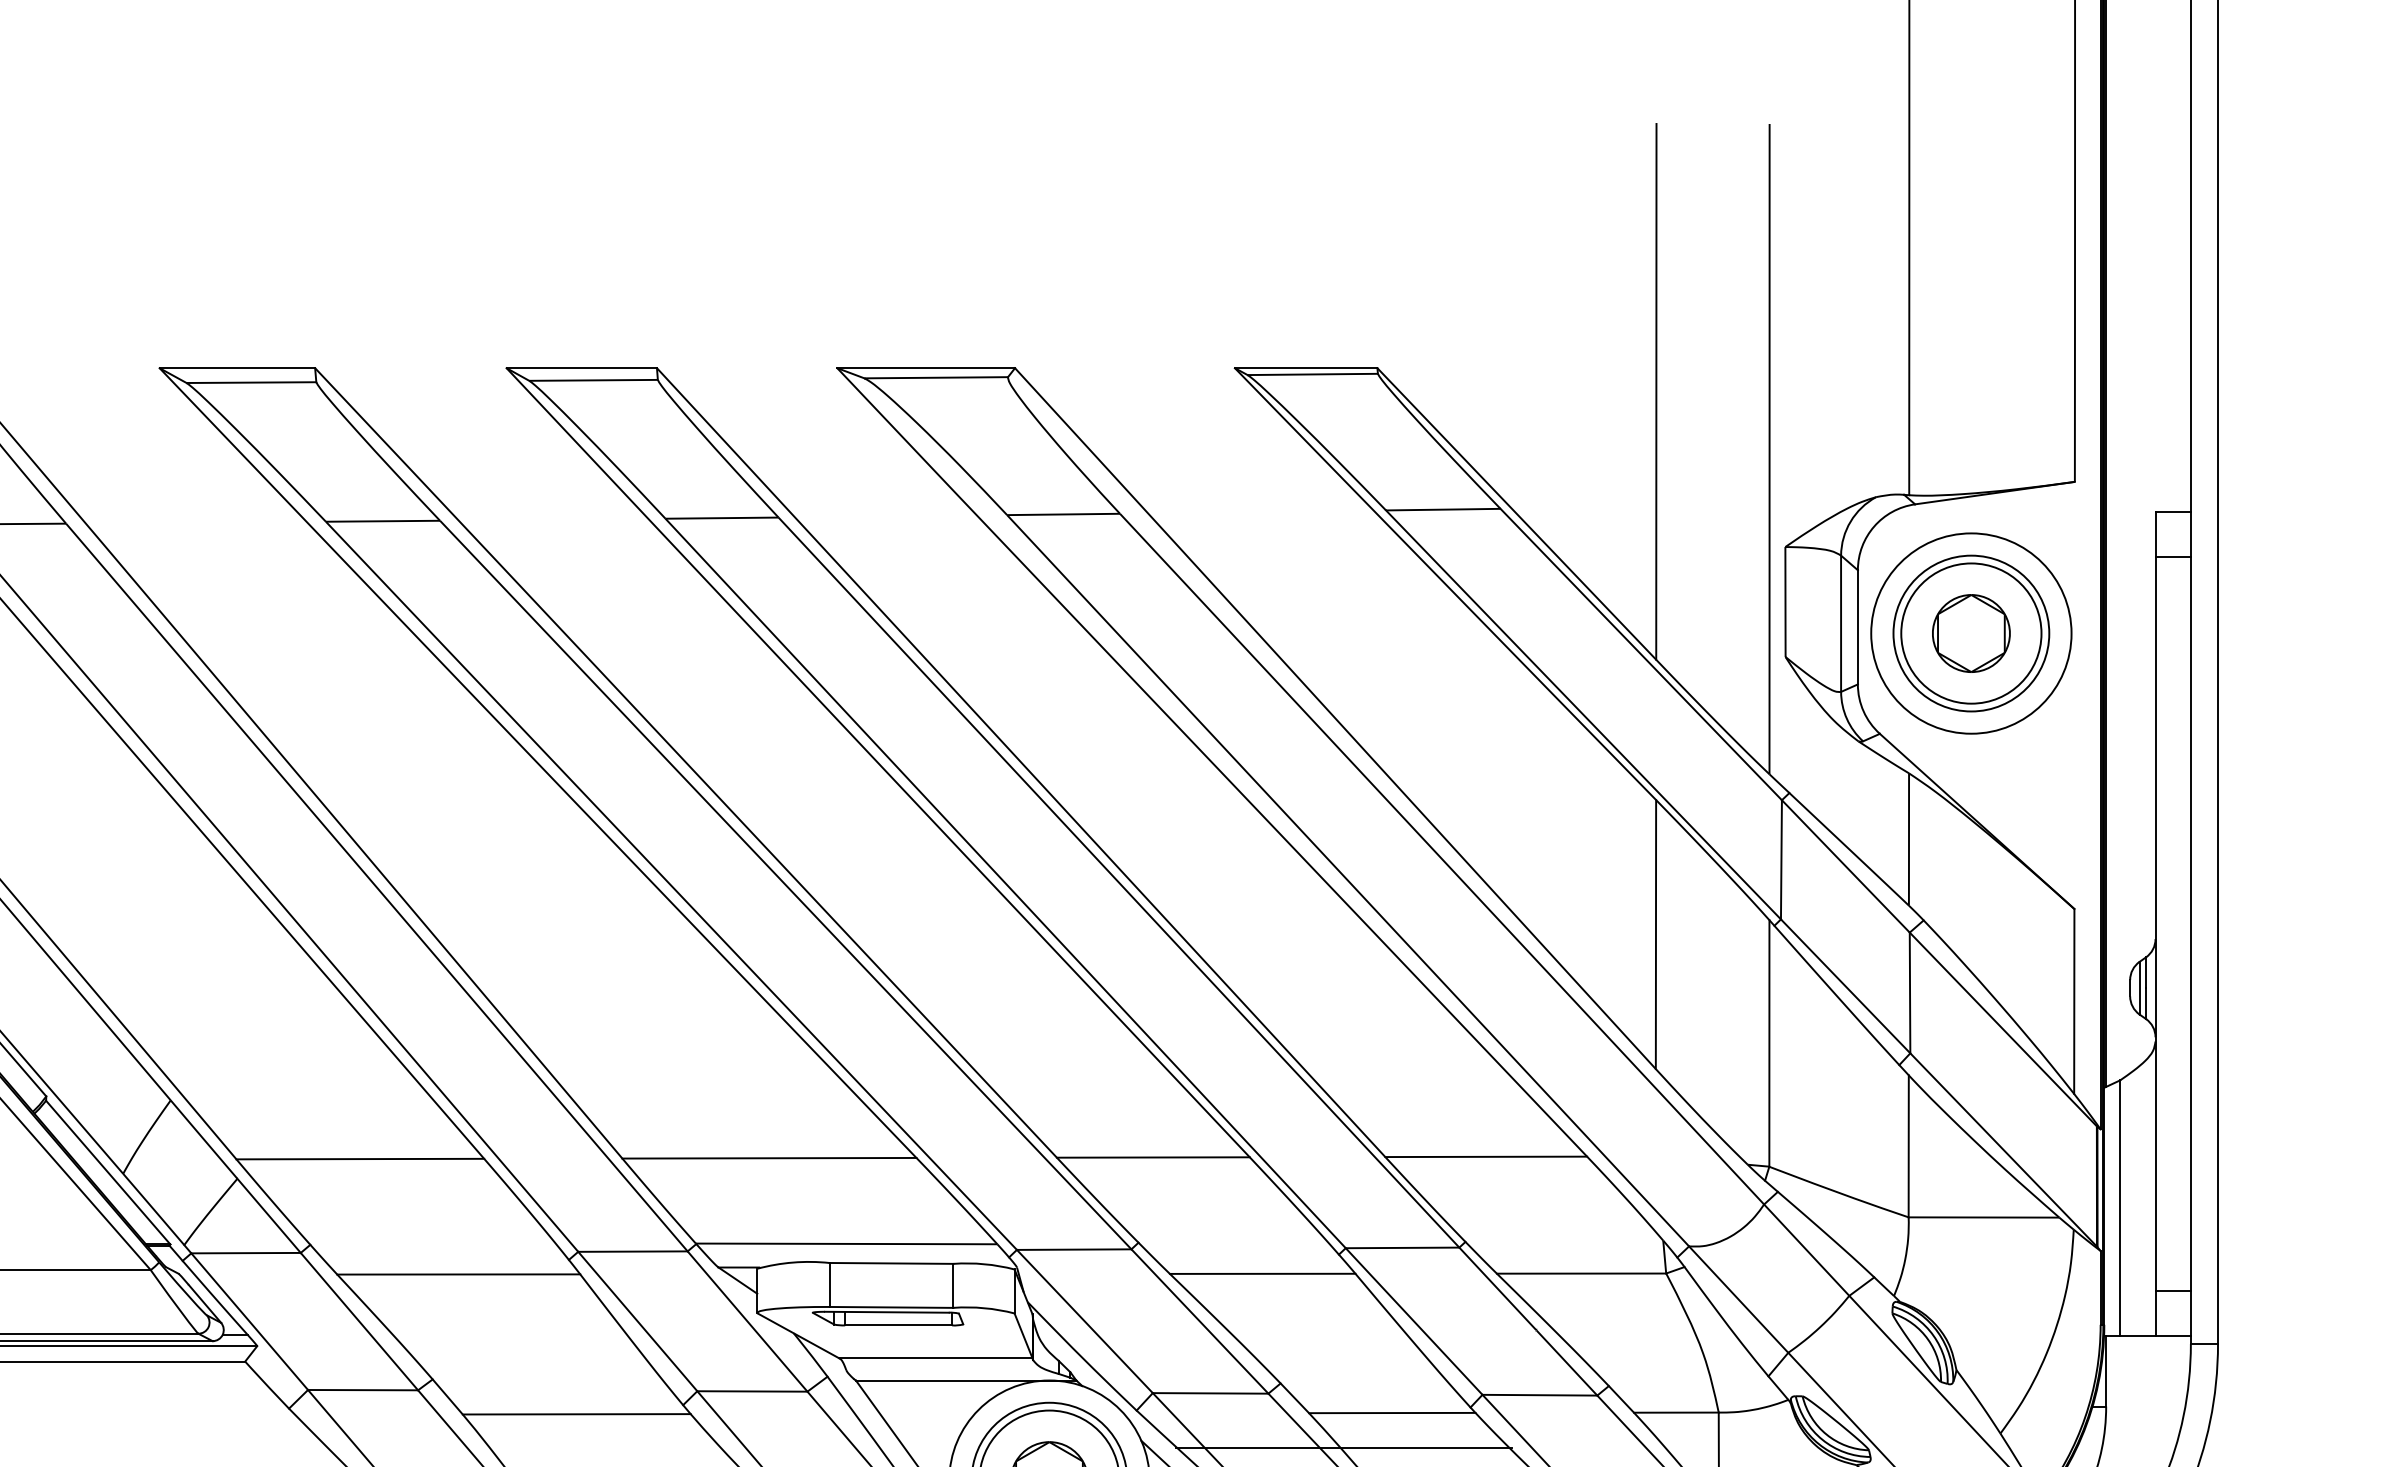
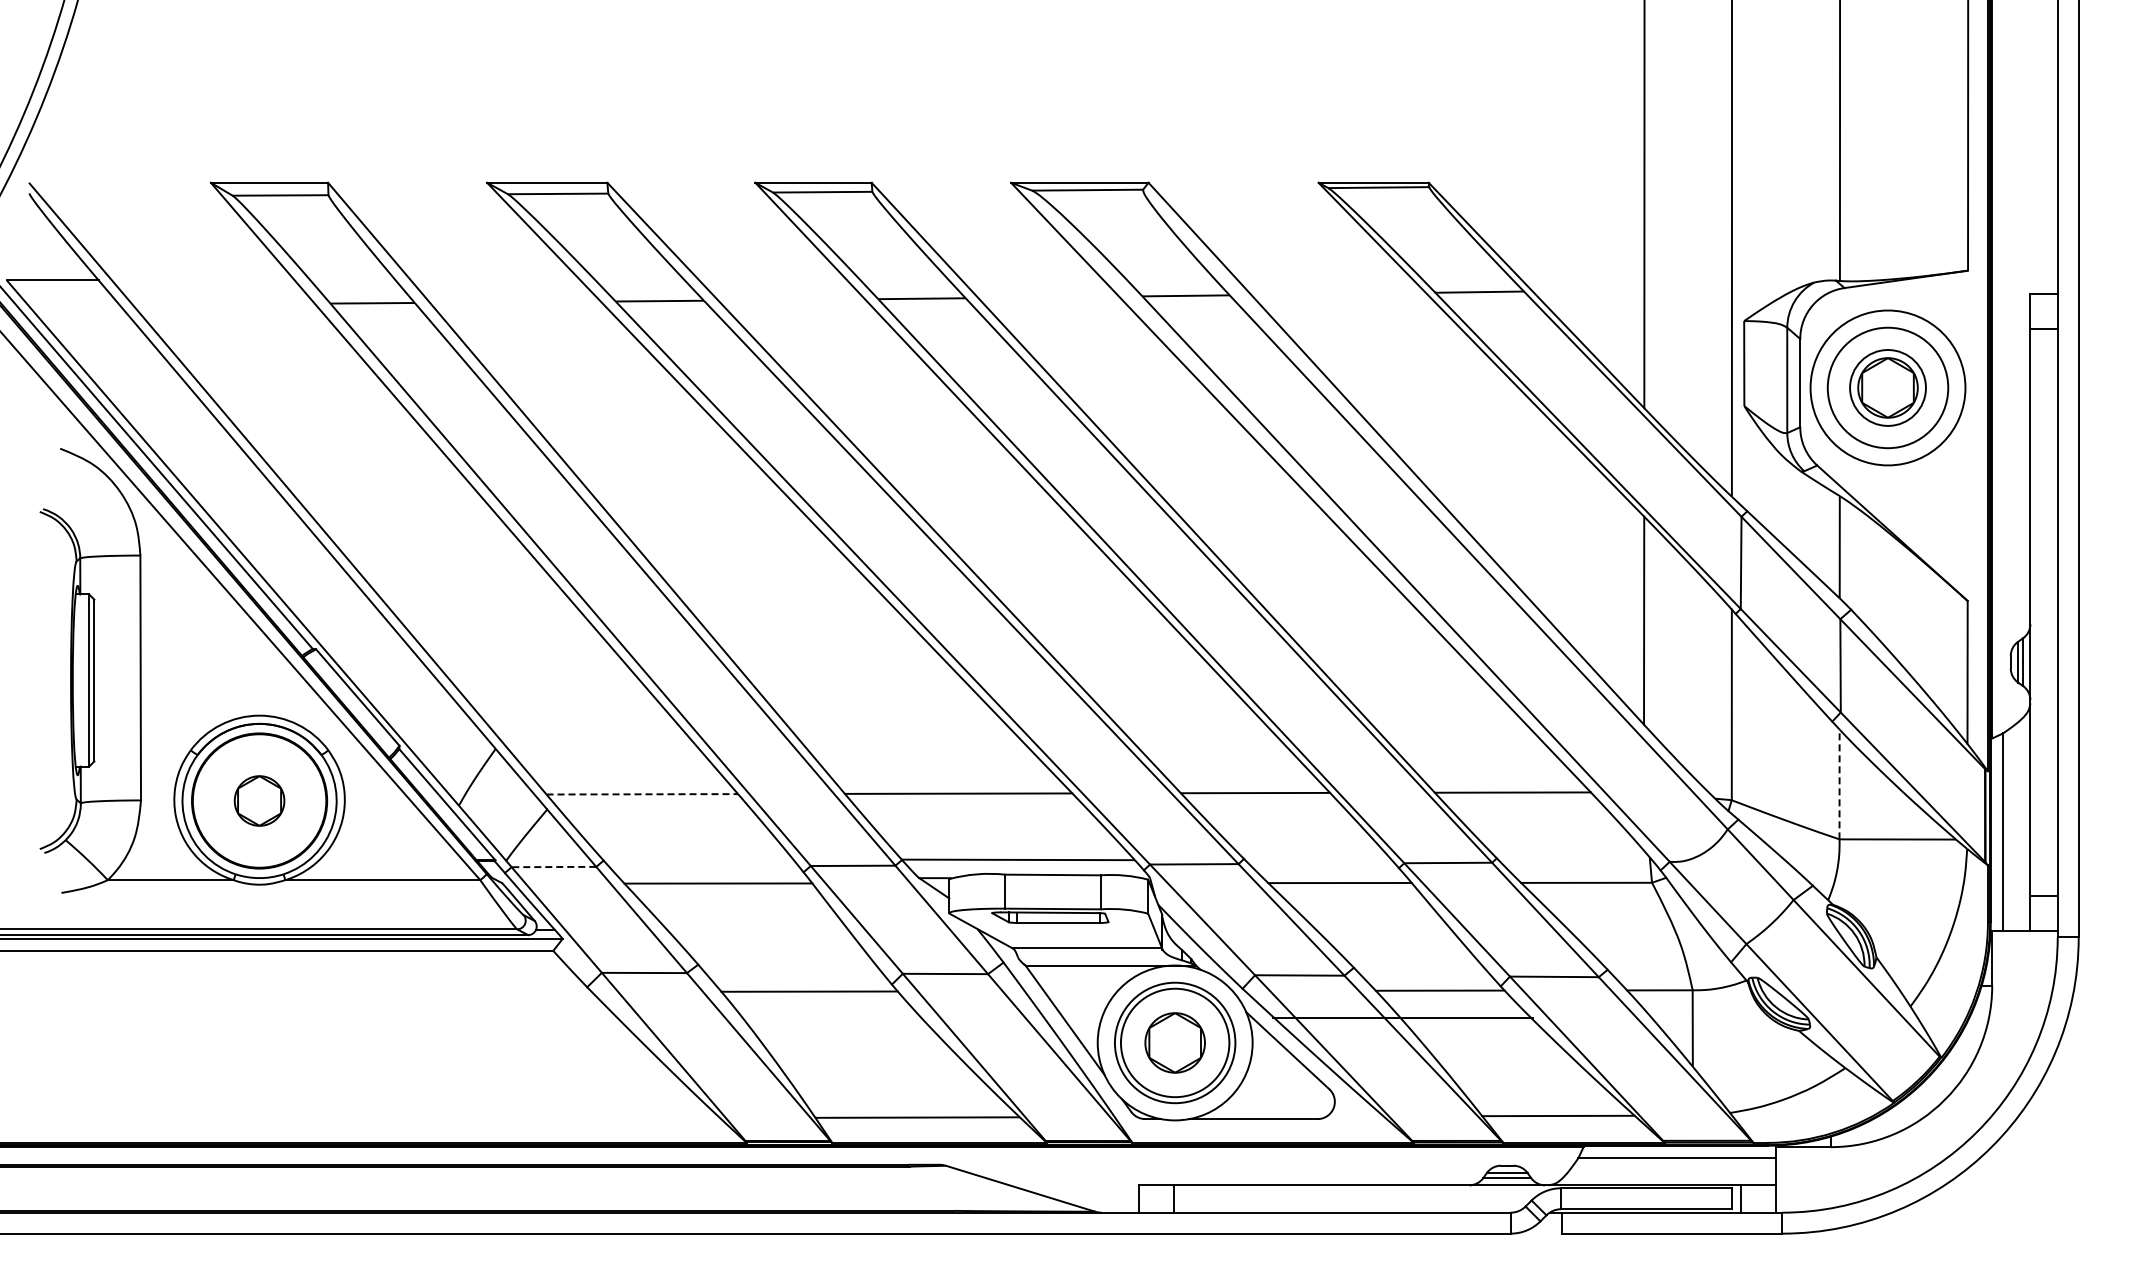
circle: (1970, 632) -> (1887, 387), size x0.7
line: (1908, 1146) -> (1839, 784), solid -> dashed
line: (360, 1159) -> (642, 794), solid -> dashed
line: (245, 1253) -> (553, 867), solid -> dashed

